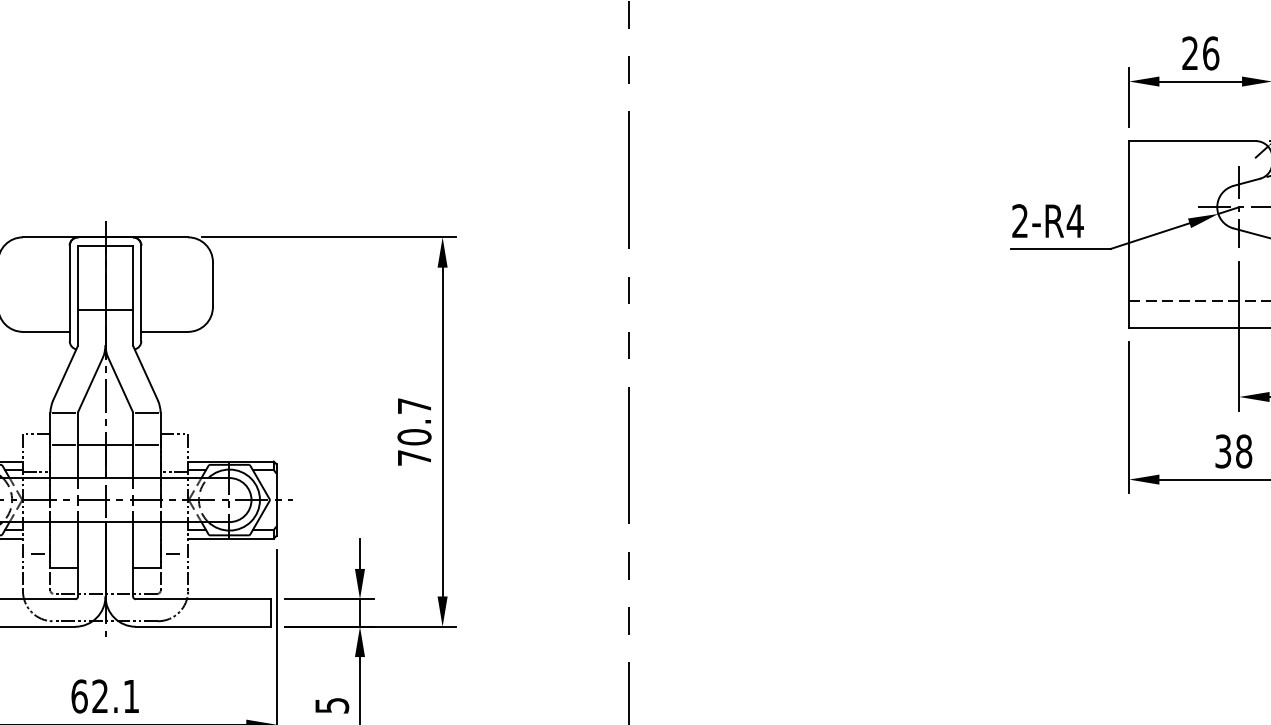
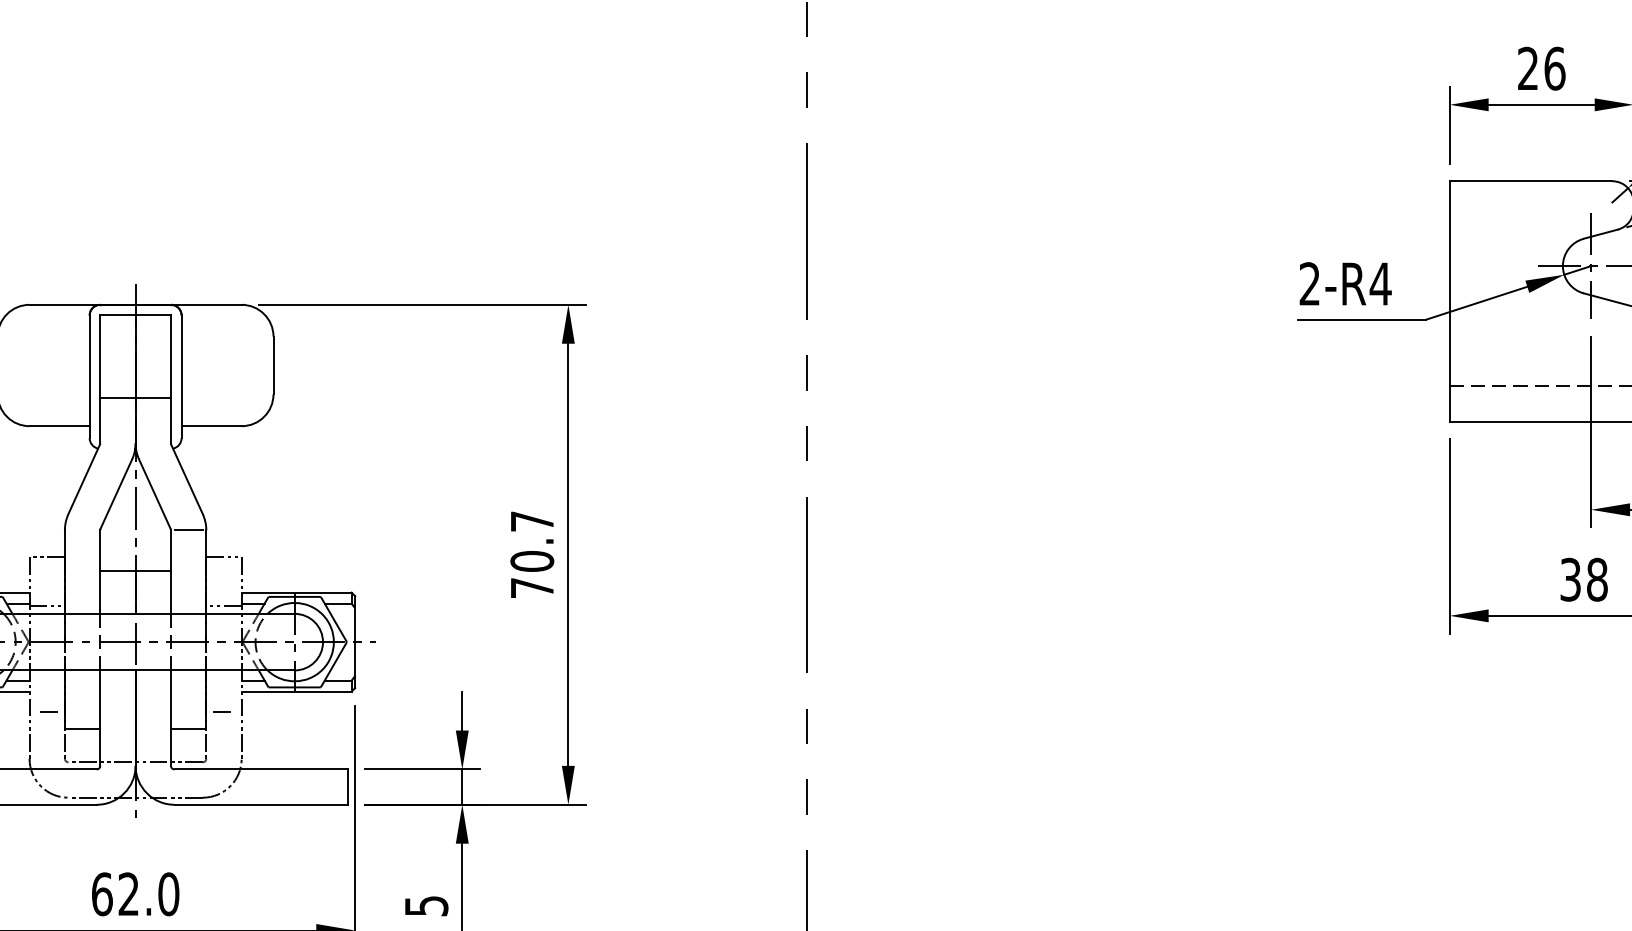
line: (64, 413) -> (82, 530), removed
line: (64, 445) -> (82, 571), removed
line: (146, 445) -> (188, 571), removed
text: (131, 696) -> (168, 894), 62.1 -> 62.0

